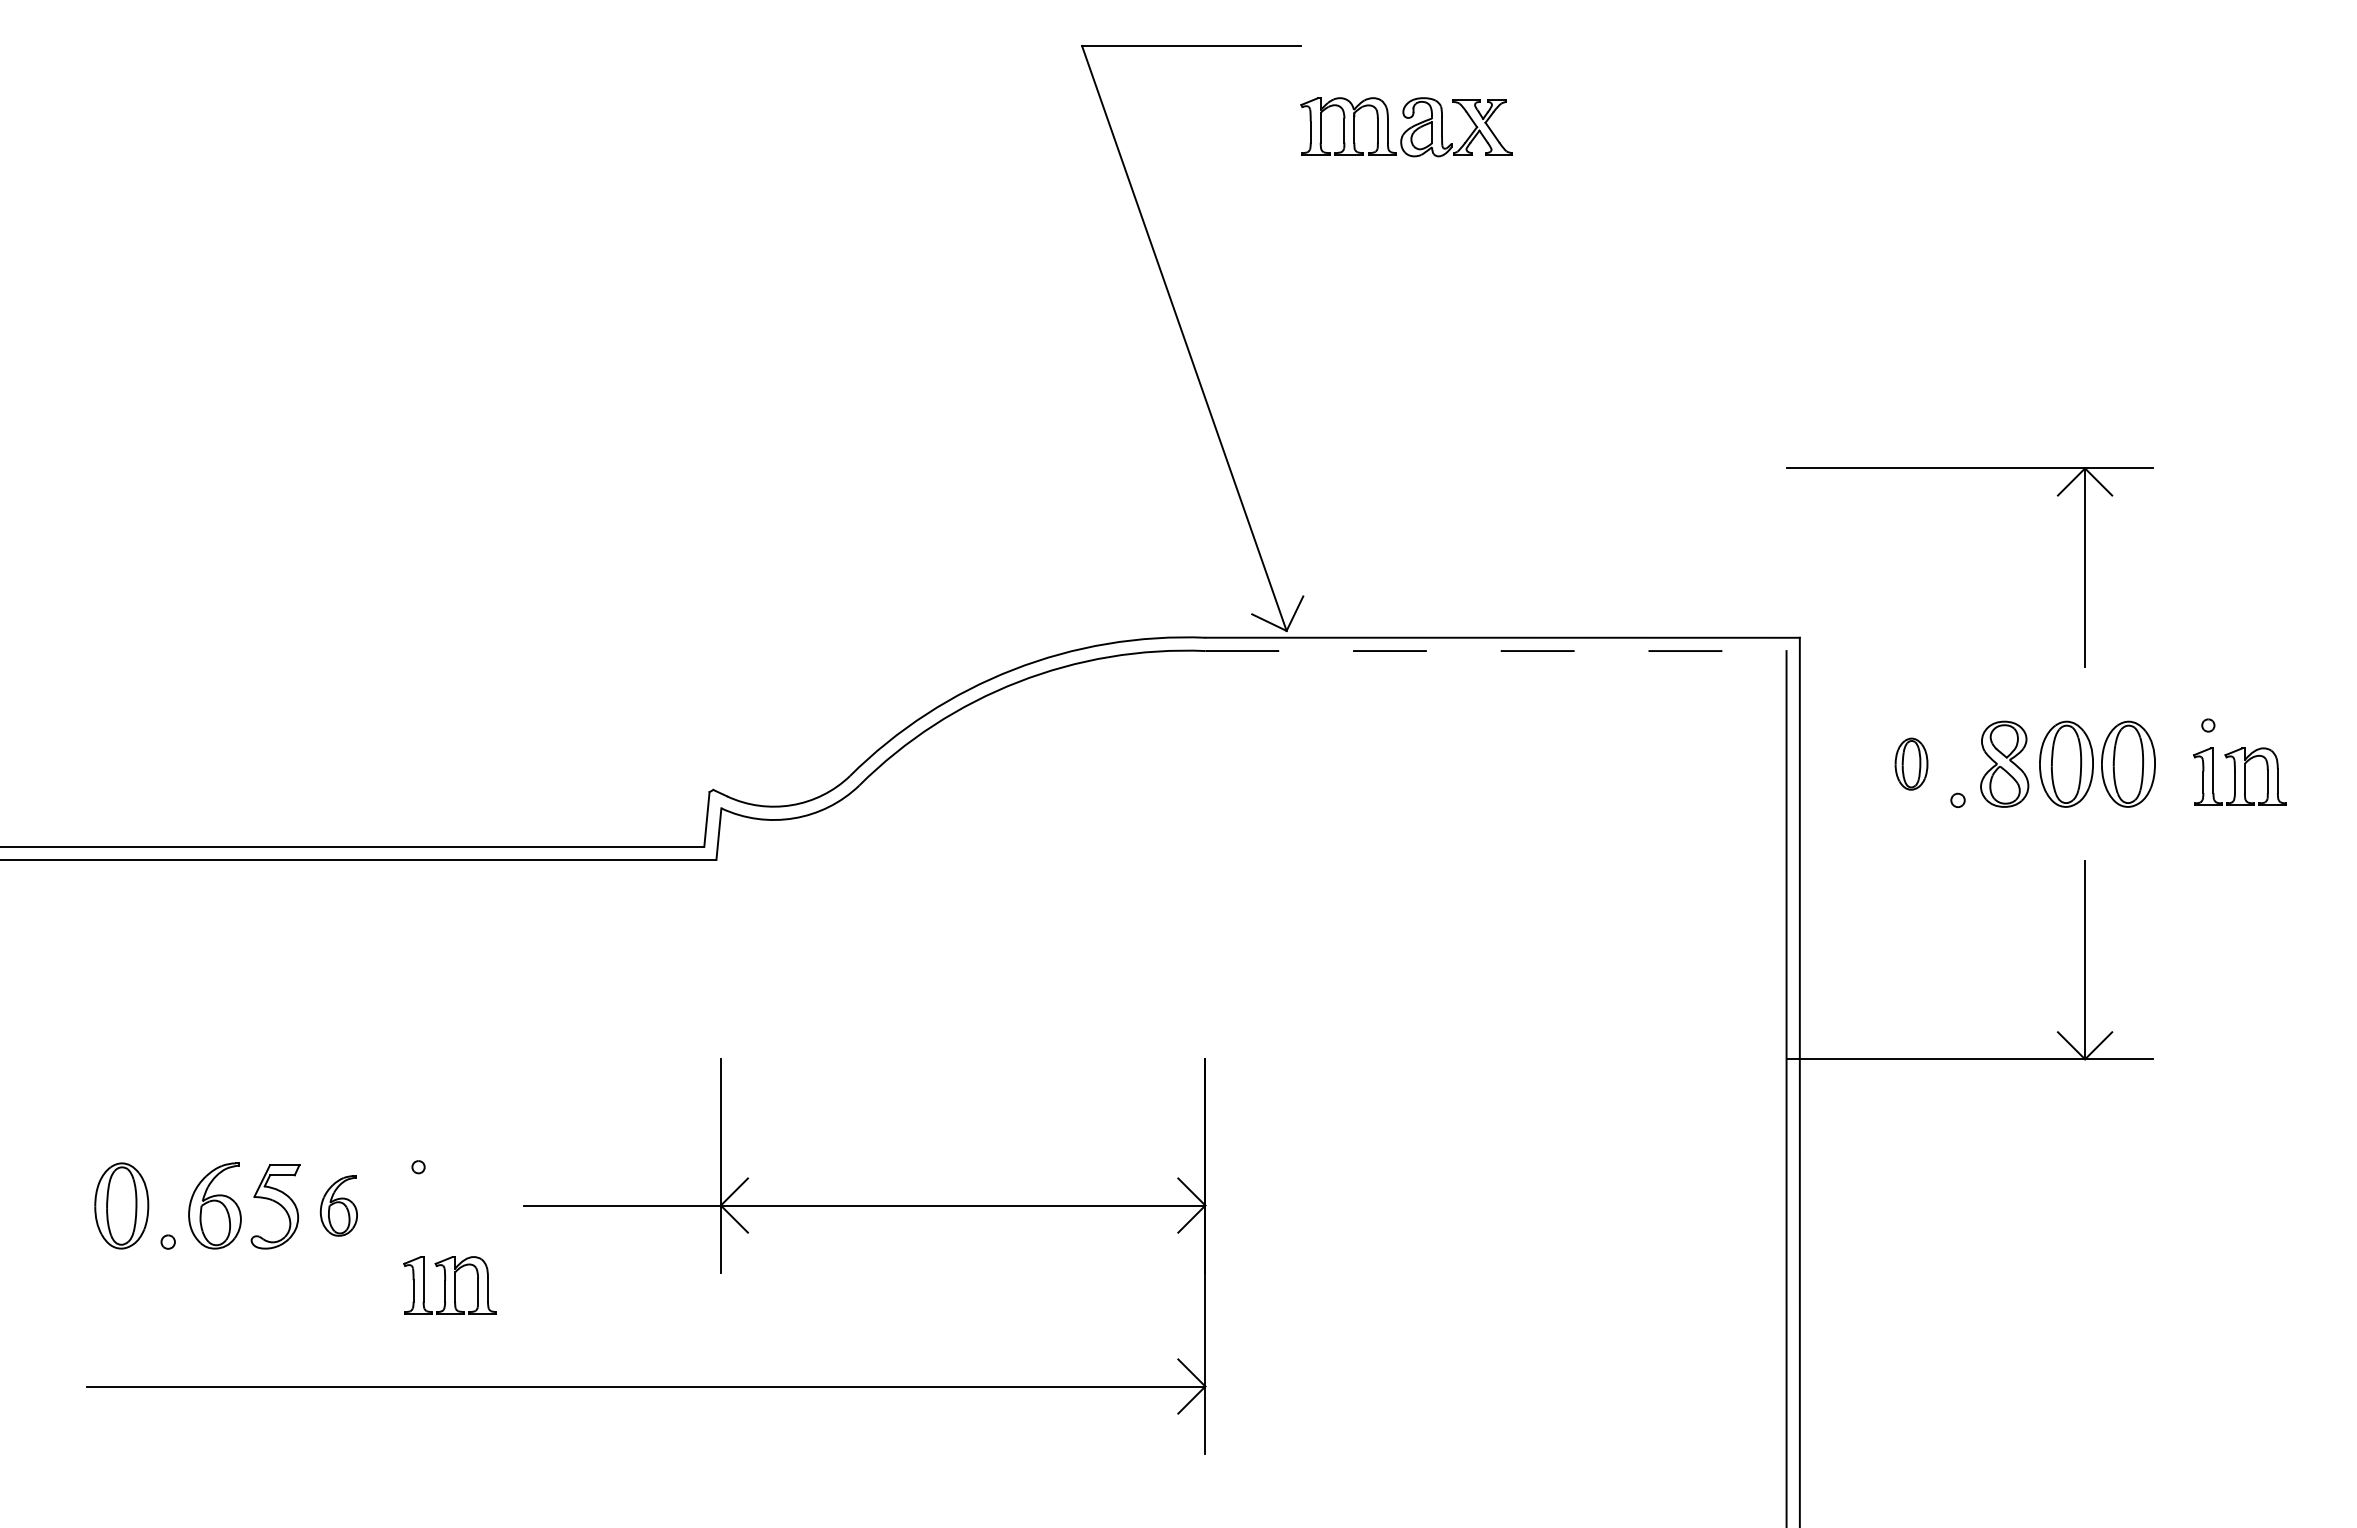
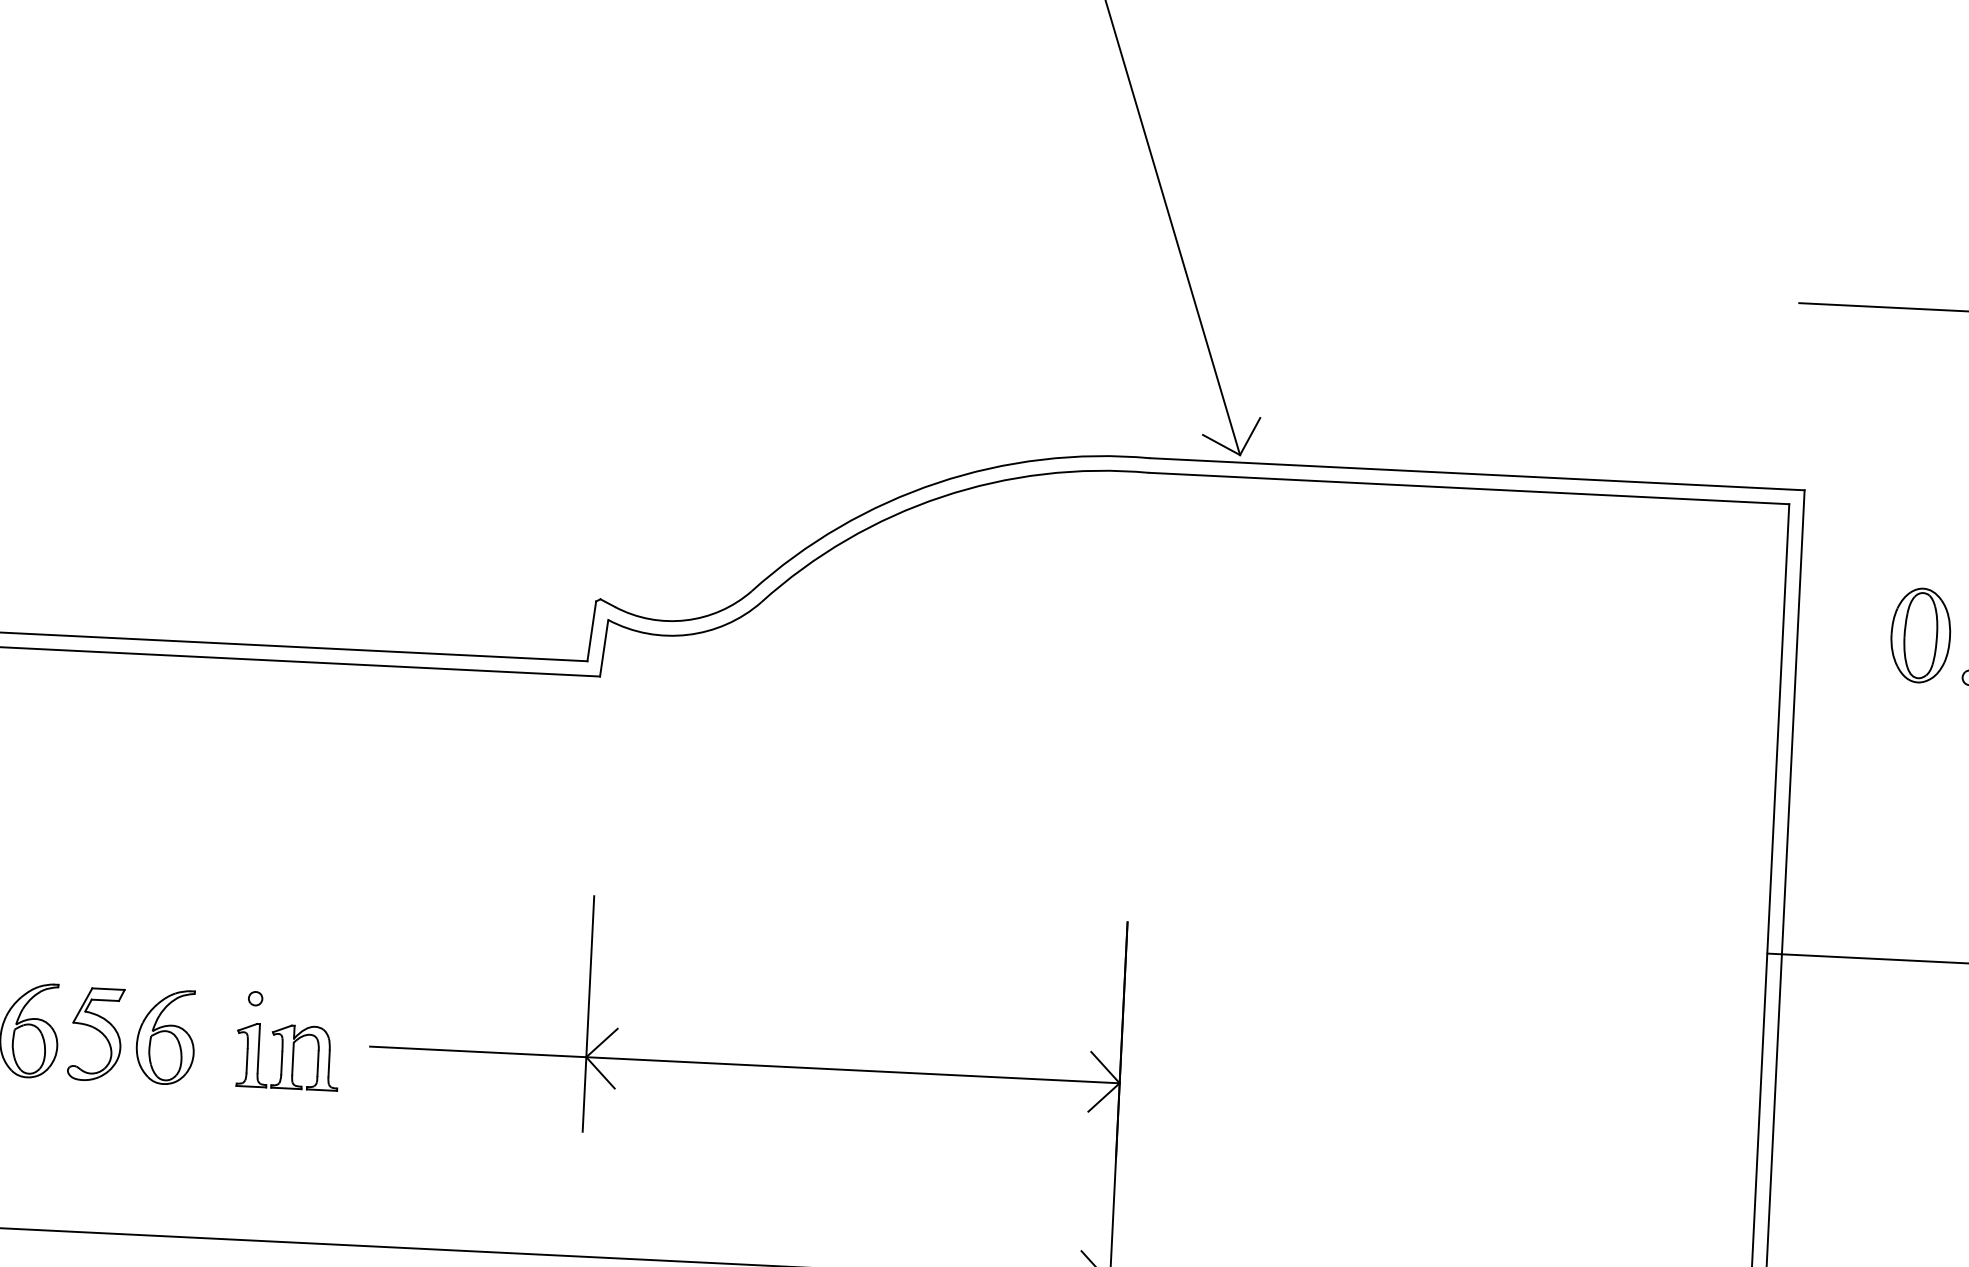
line: (1495, 651) -> (1468, 488), dashed -> solid
part: (1911, 763) -> (1920, 634), size x1.67
part: (338, 1205) -> (165, 1036), size x1.43
part: (449, 1285) -> (286, 1056), moved

